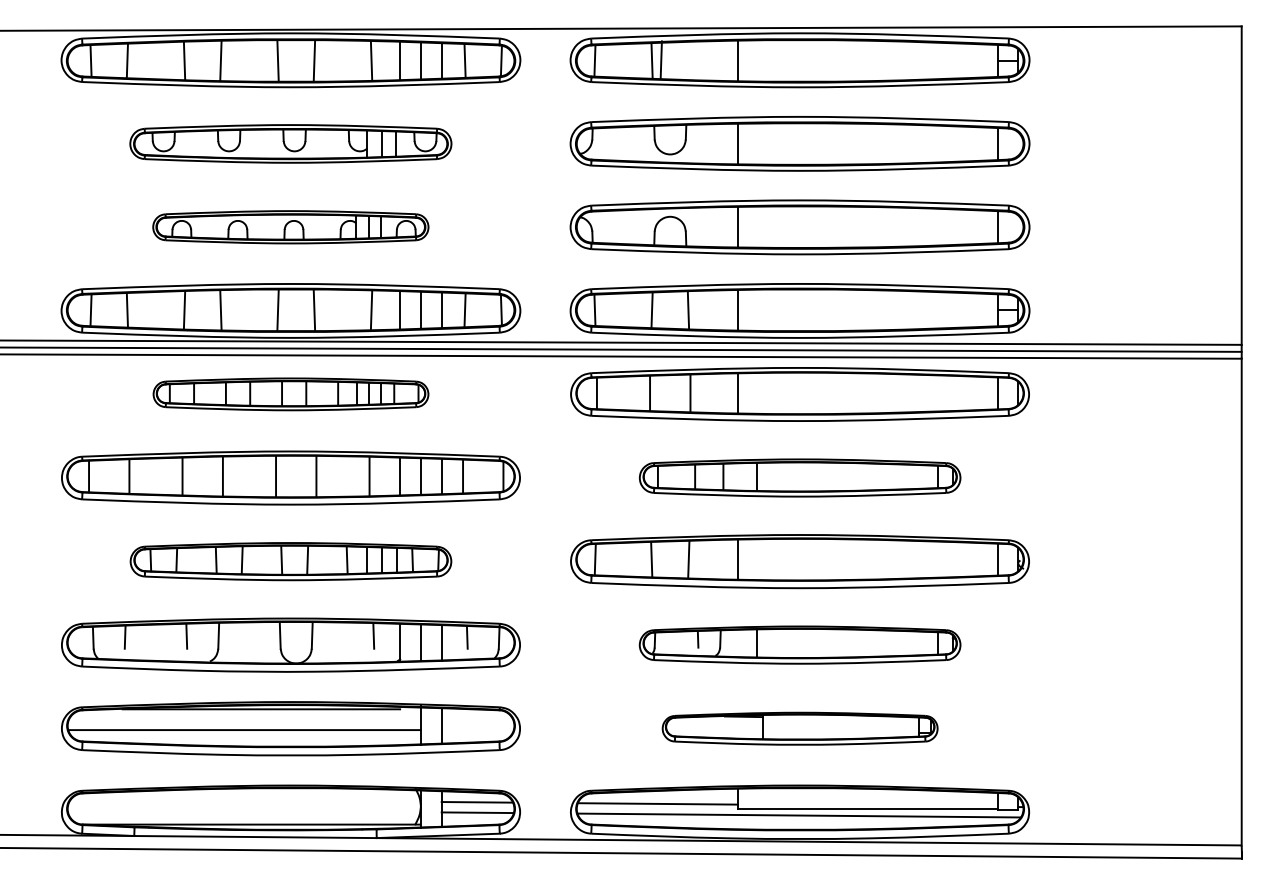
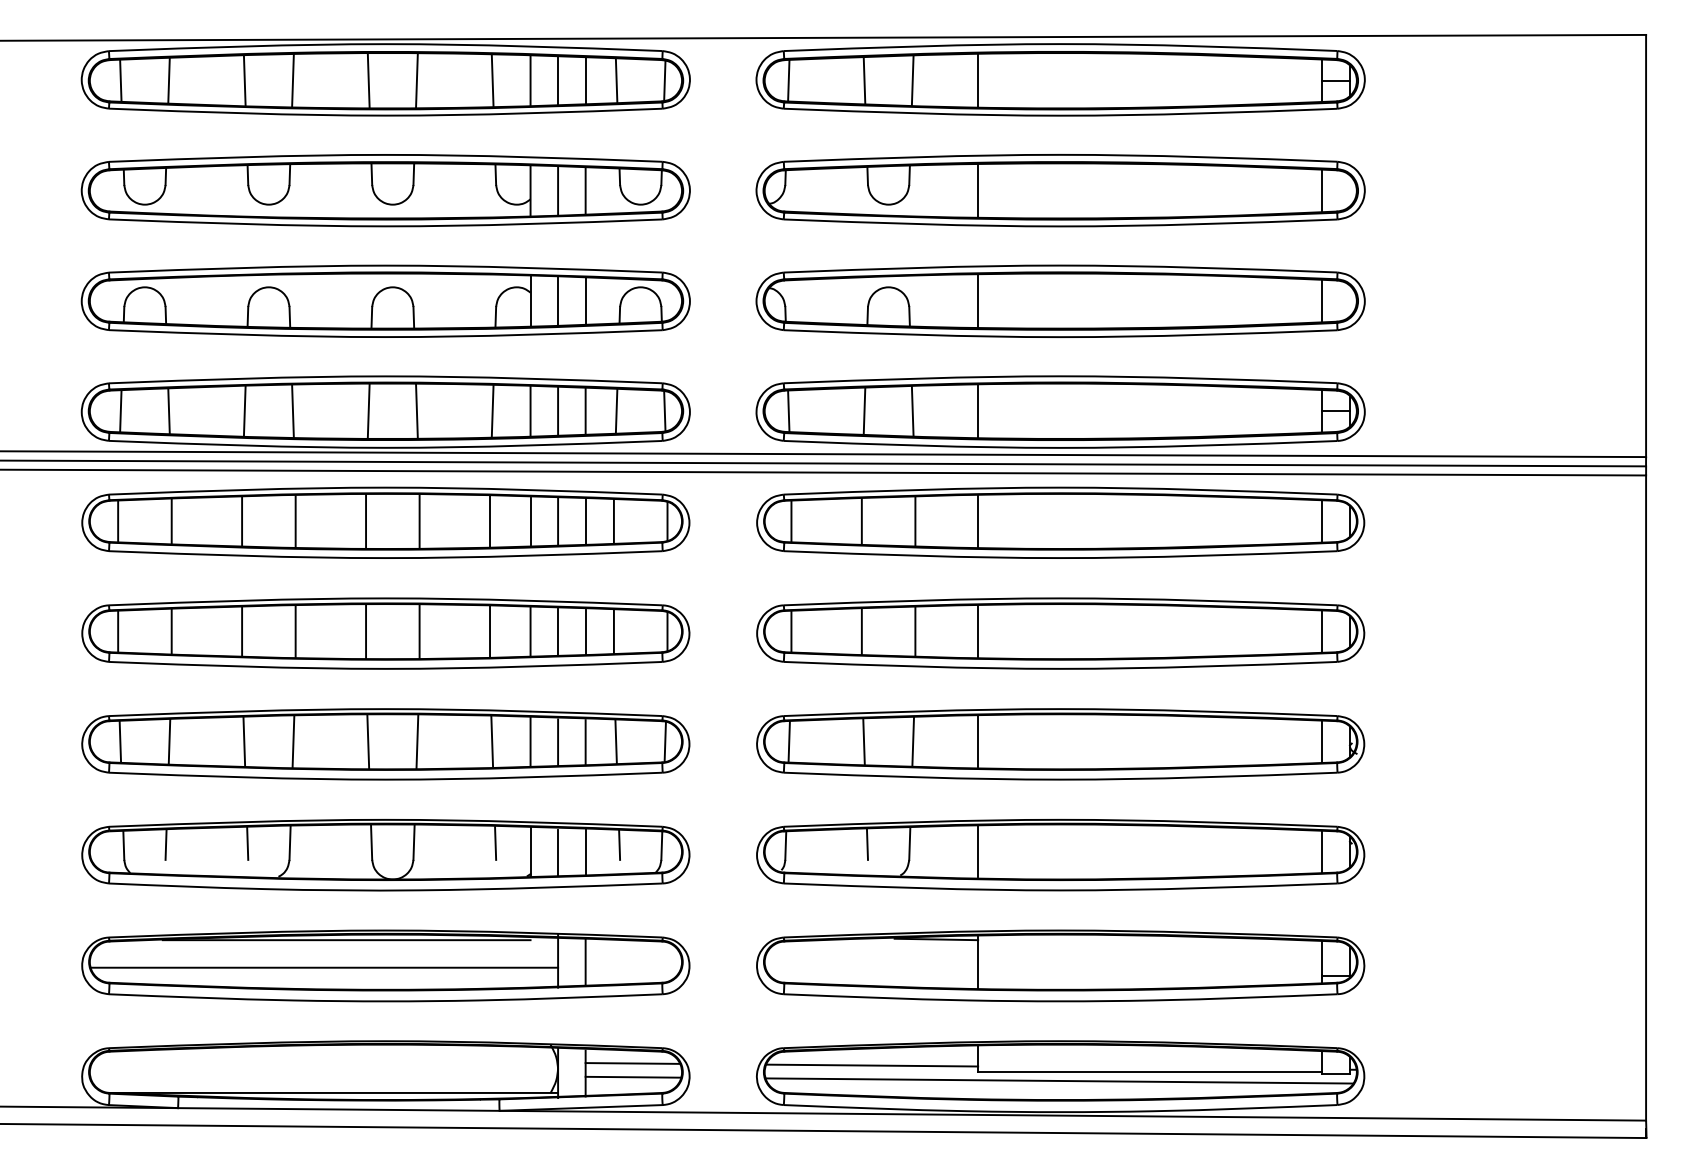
line: (661, 60) -> (912, 80), moved
part: (290, 143) -> (385, 190), size x1.43
part: (290, 226) -> (385, 300), size x1.67
part: (290, 394) -> (385, 522), size x1.67
part: (799, 477) -> (1060, 633), size x1.43
part: (290, 561) -> (385, 744), size x1.43
part: (799, 644) -> (1060, 854), size x1.43
part: (799, 728) -> (1060, 965), size x1.67

